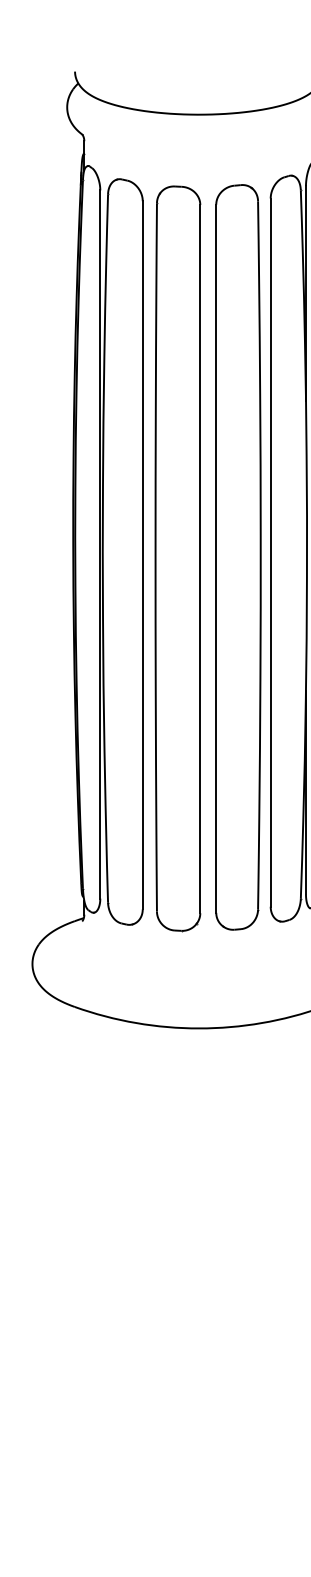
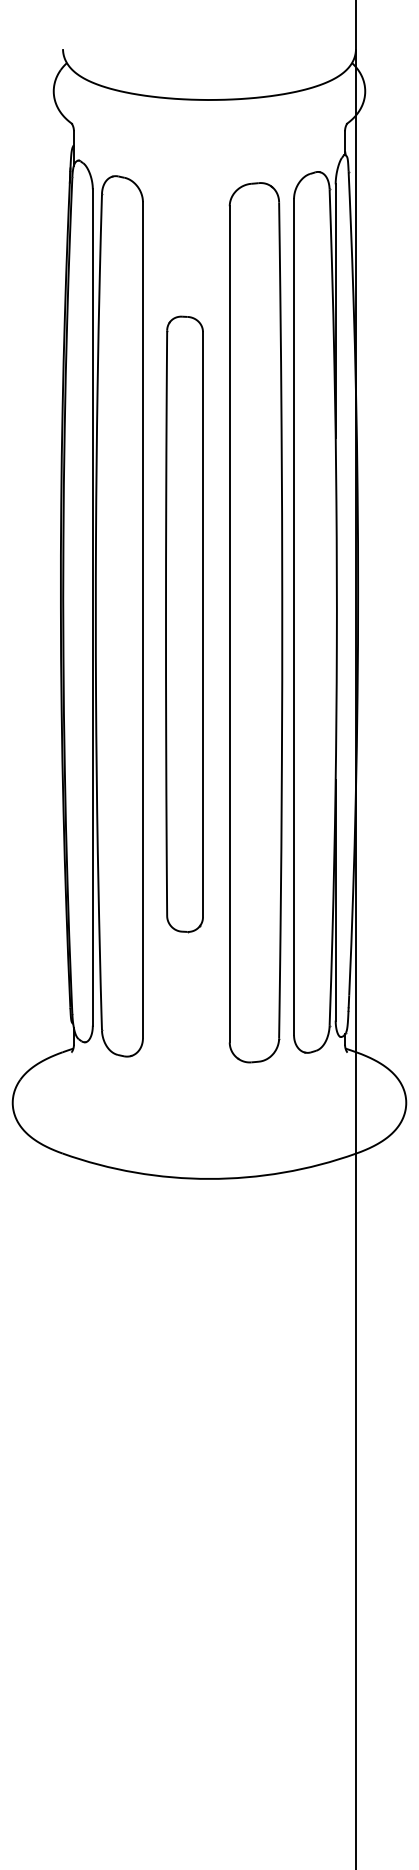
part: (177, 558) -> (184, 624), size x0.7

